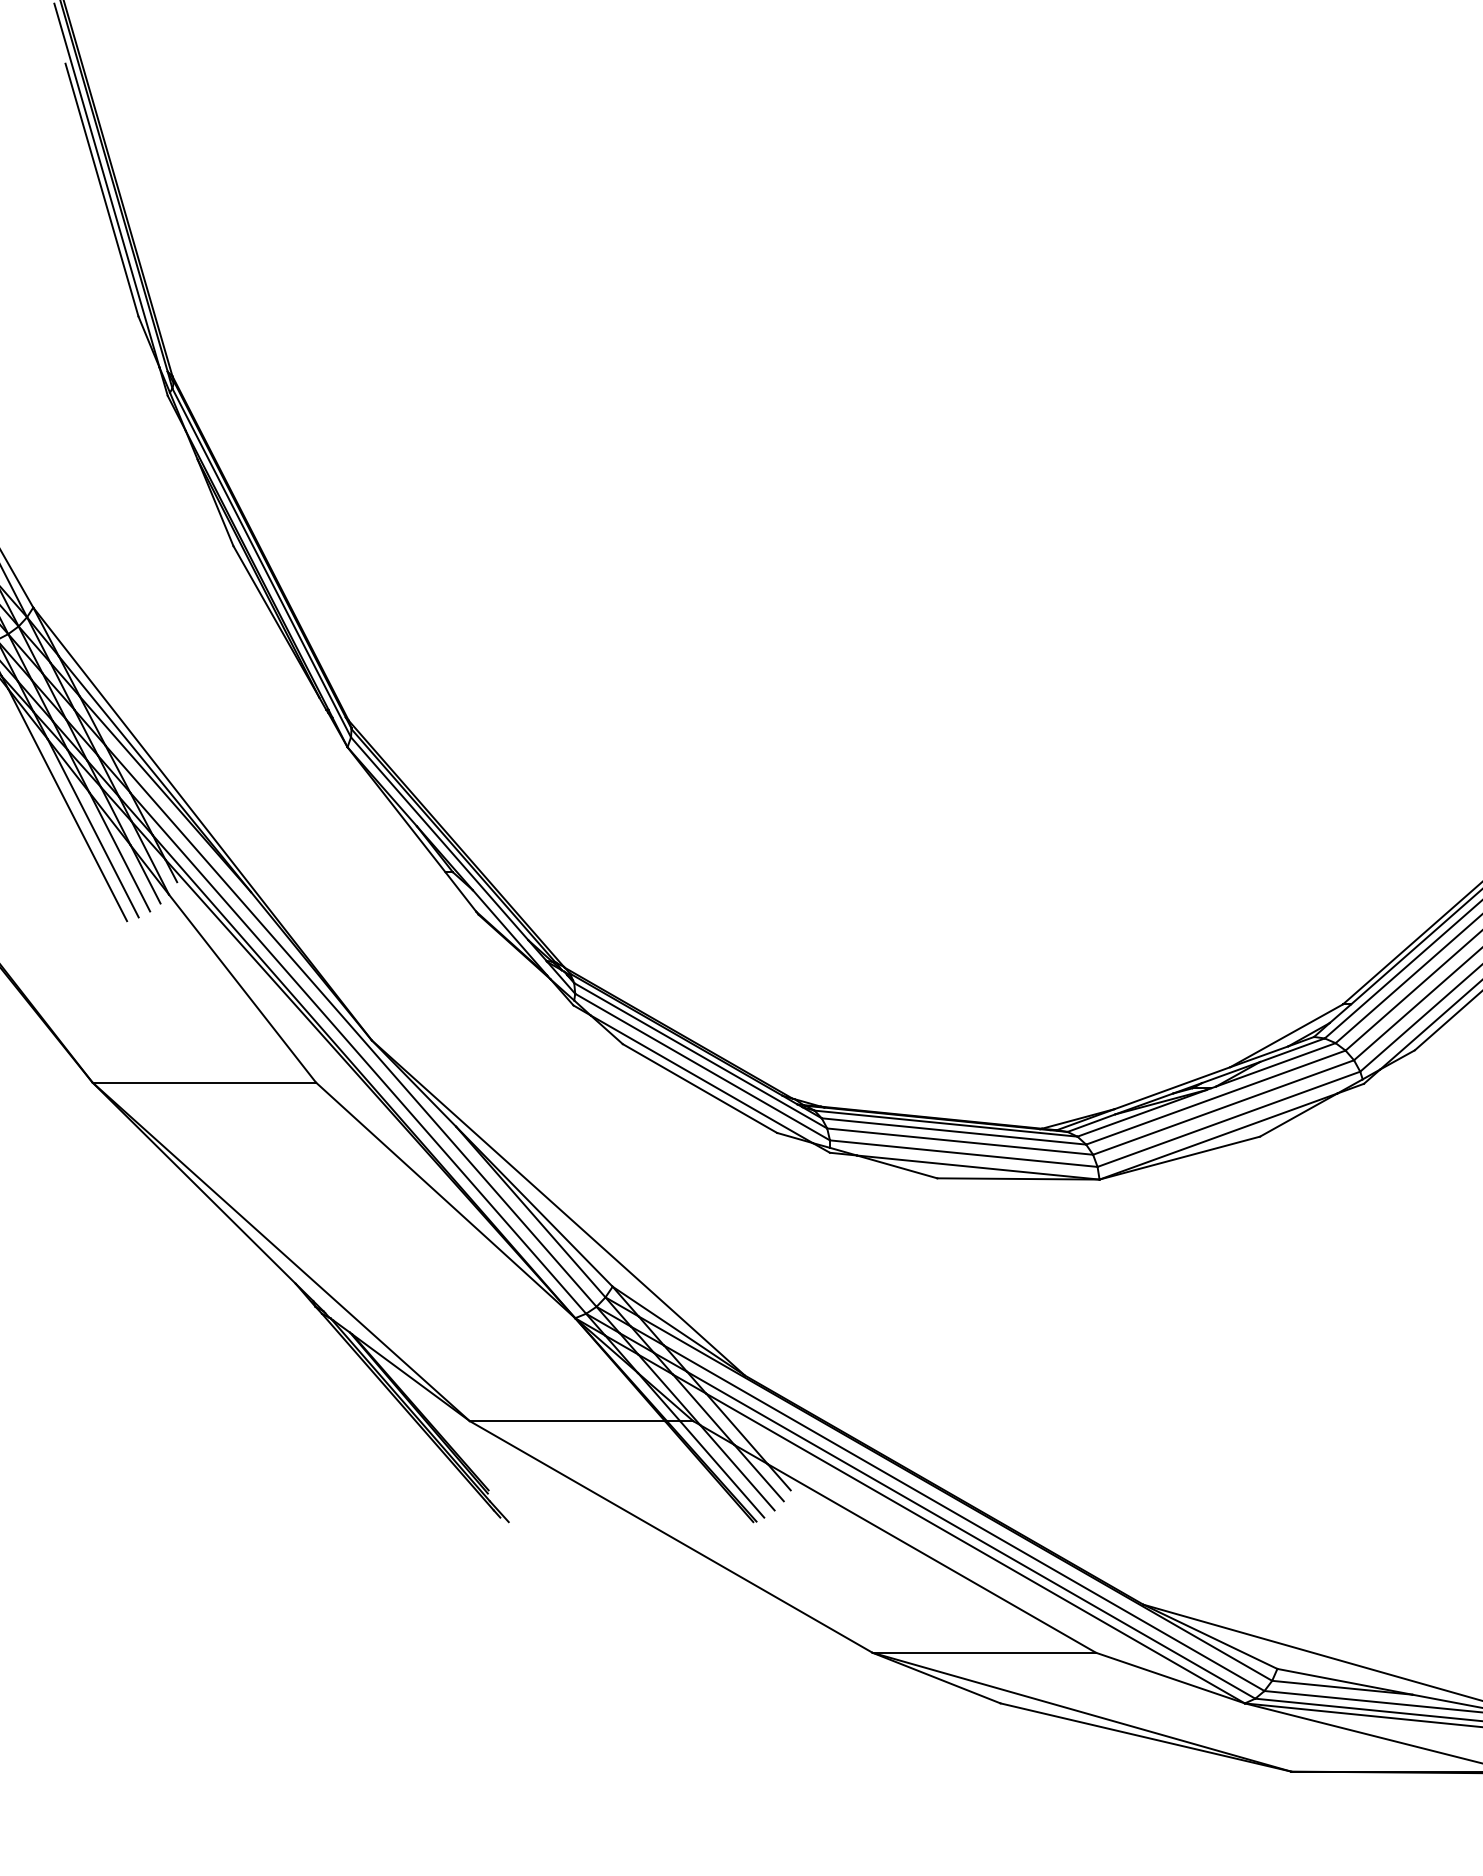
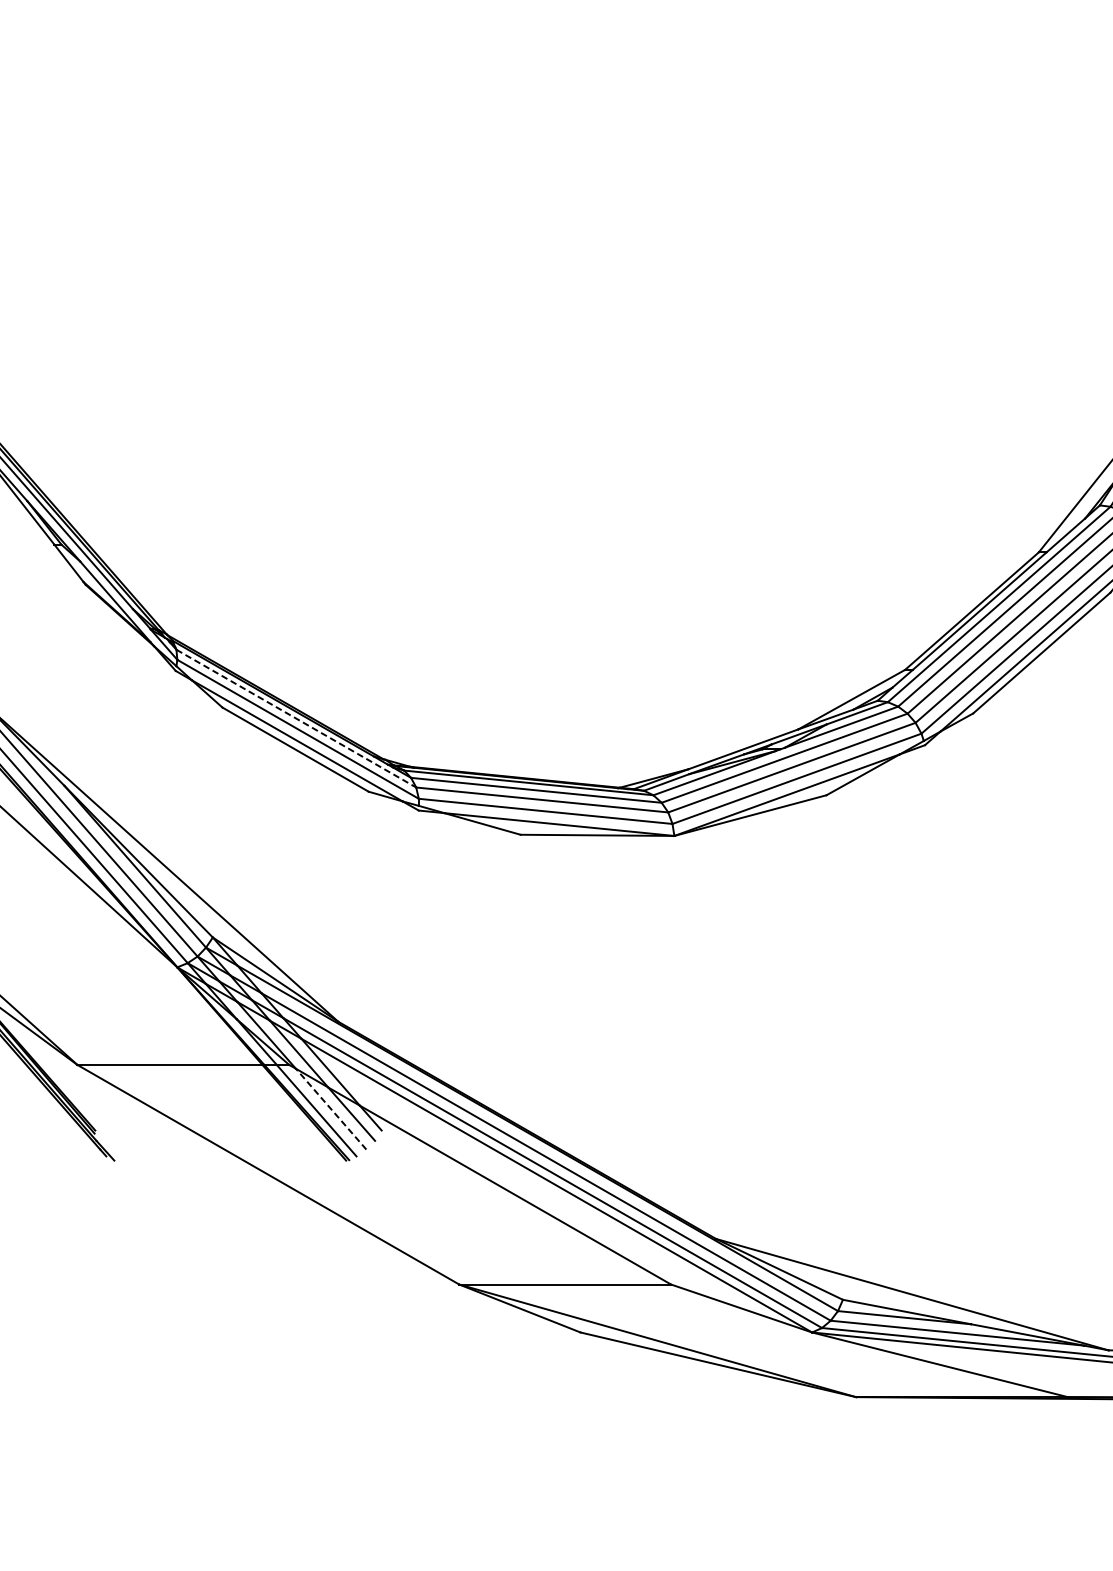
line: (700, 1055) -> (296, 718), solid -> dashed
line: (737, 1467) -> (331, 1108), solid -> dashed

